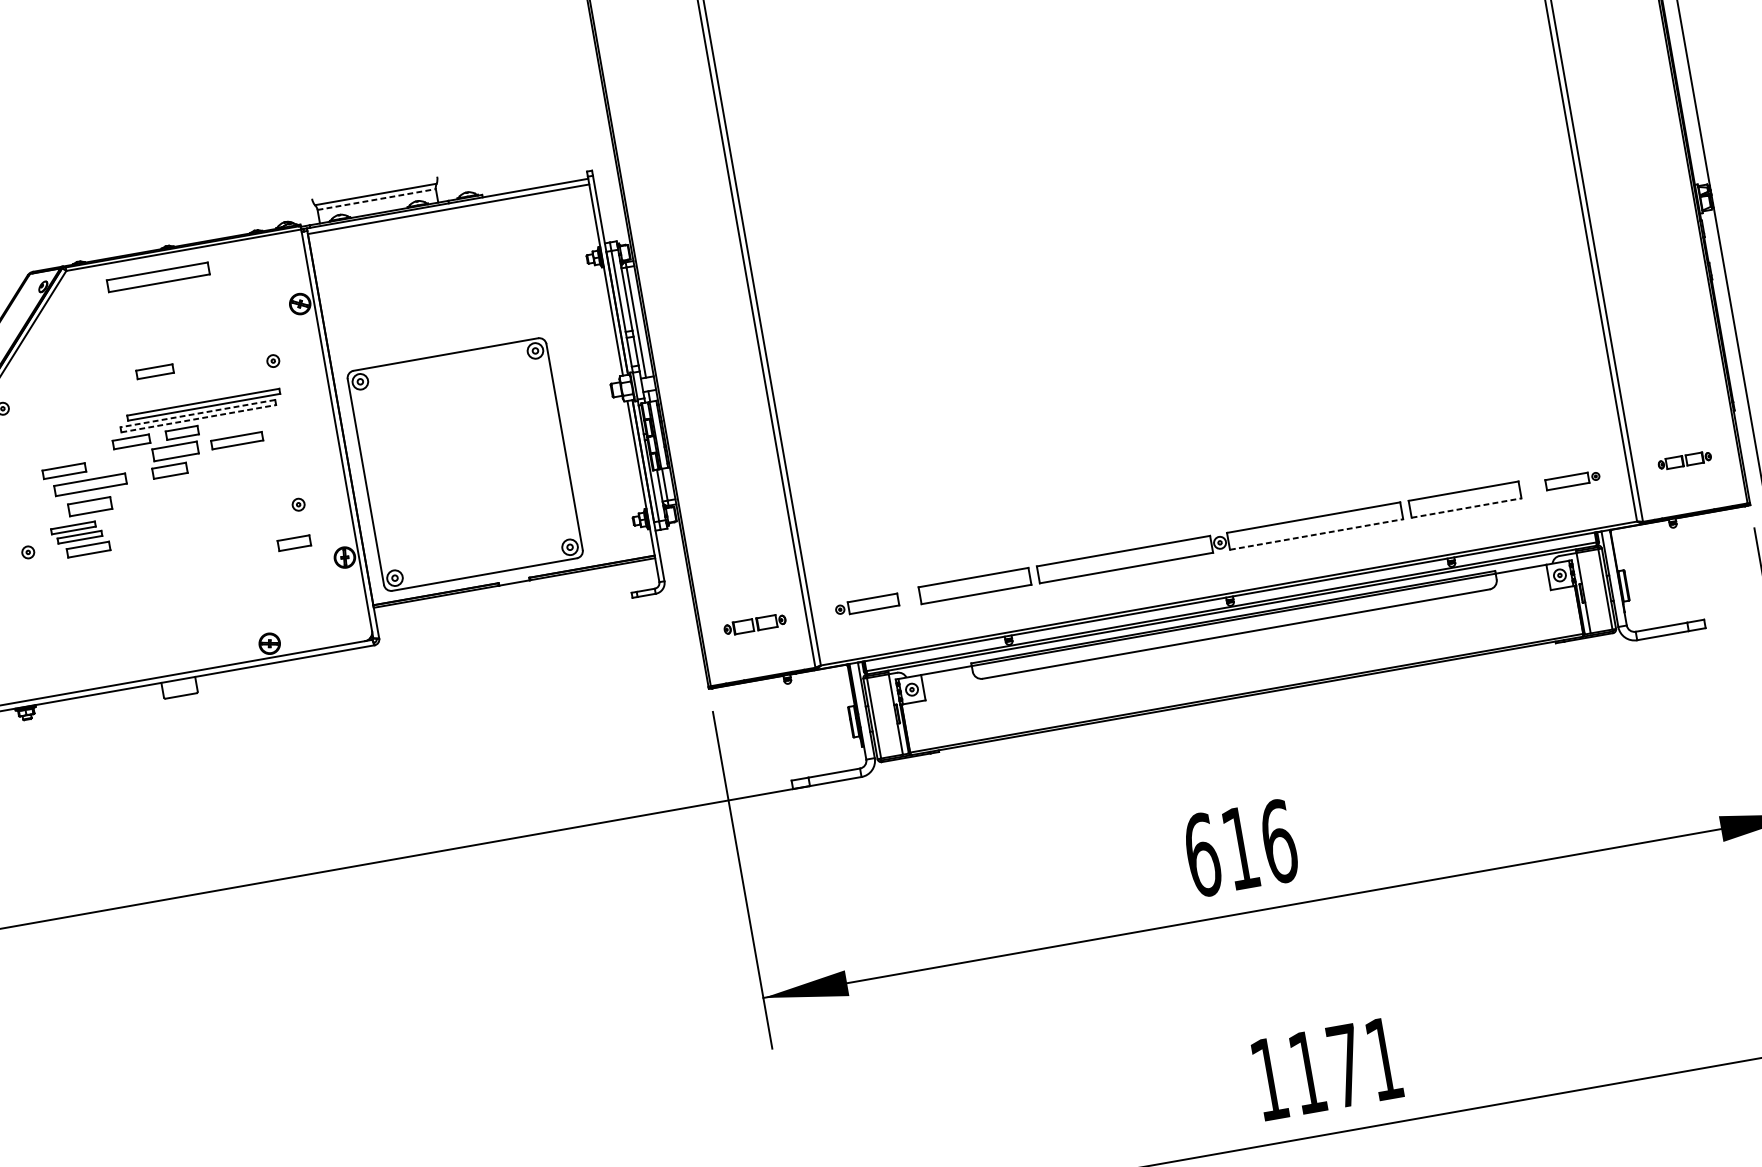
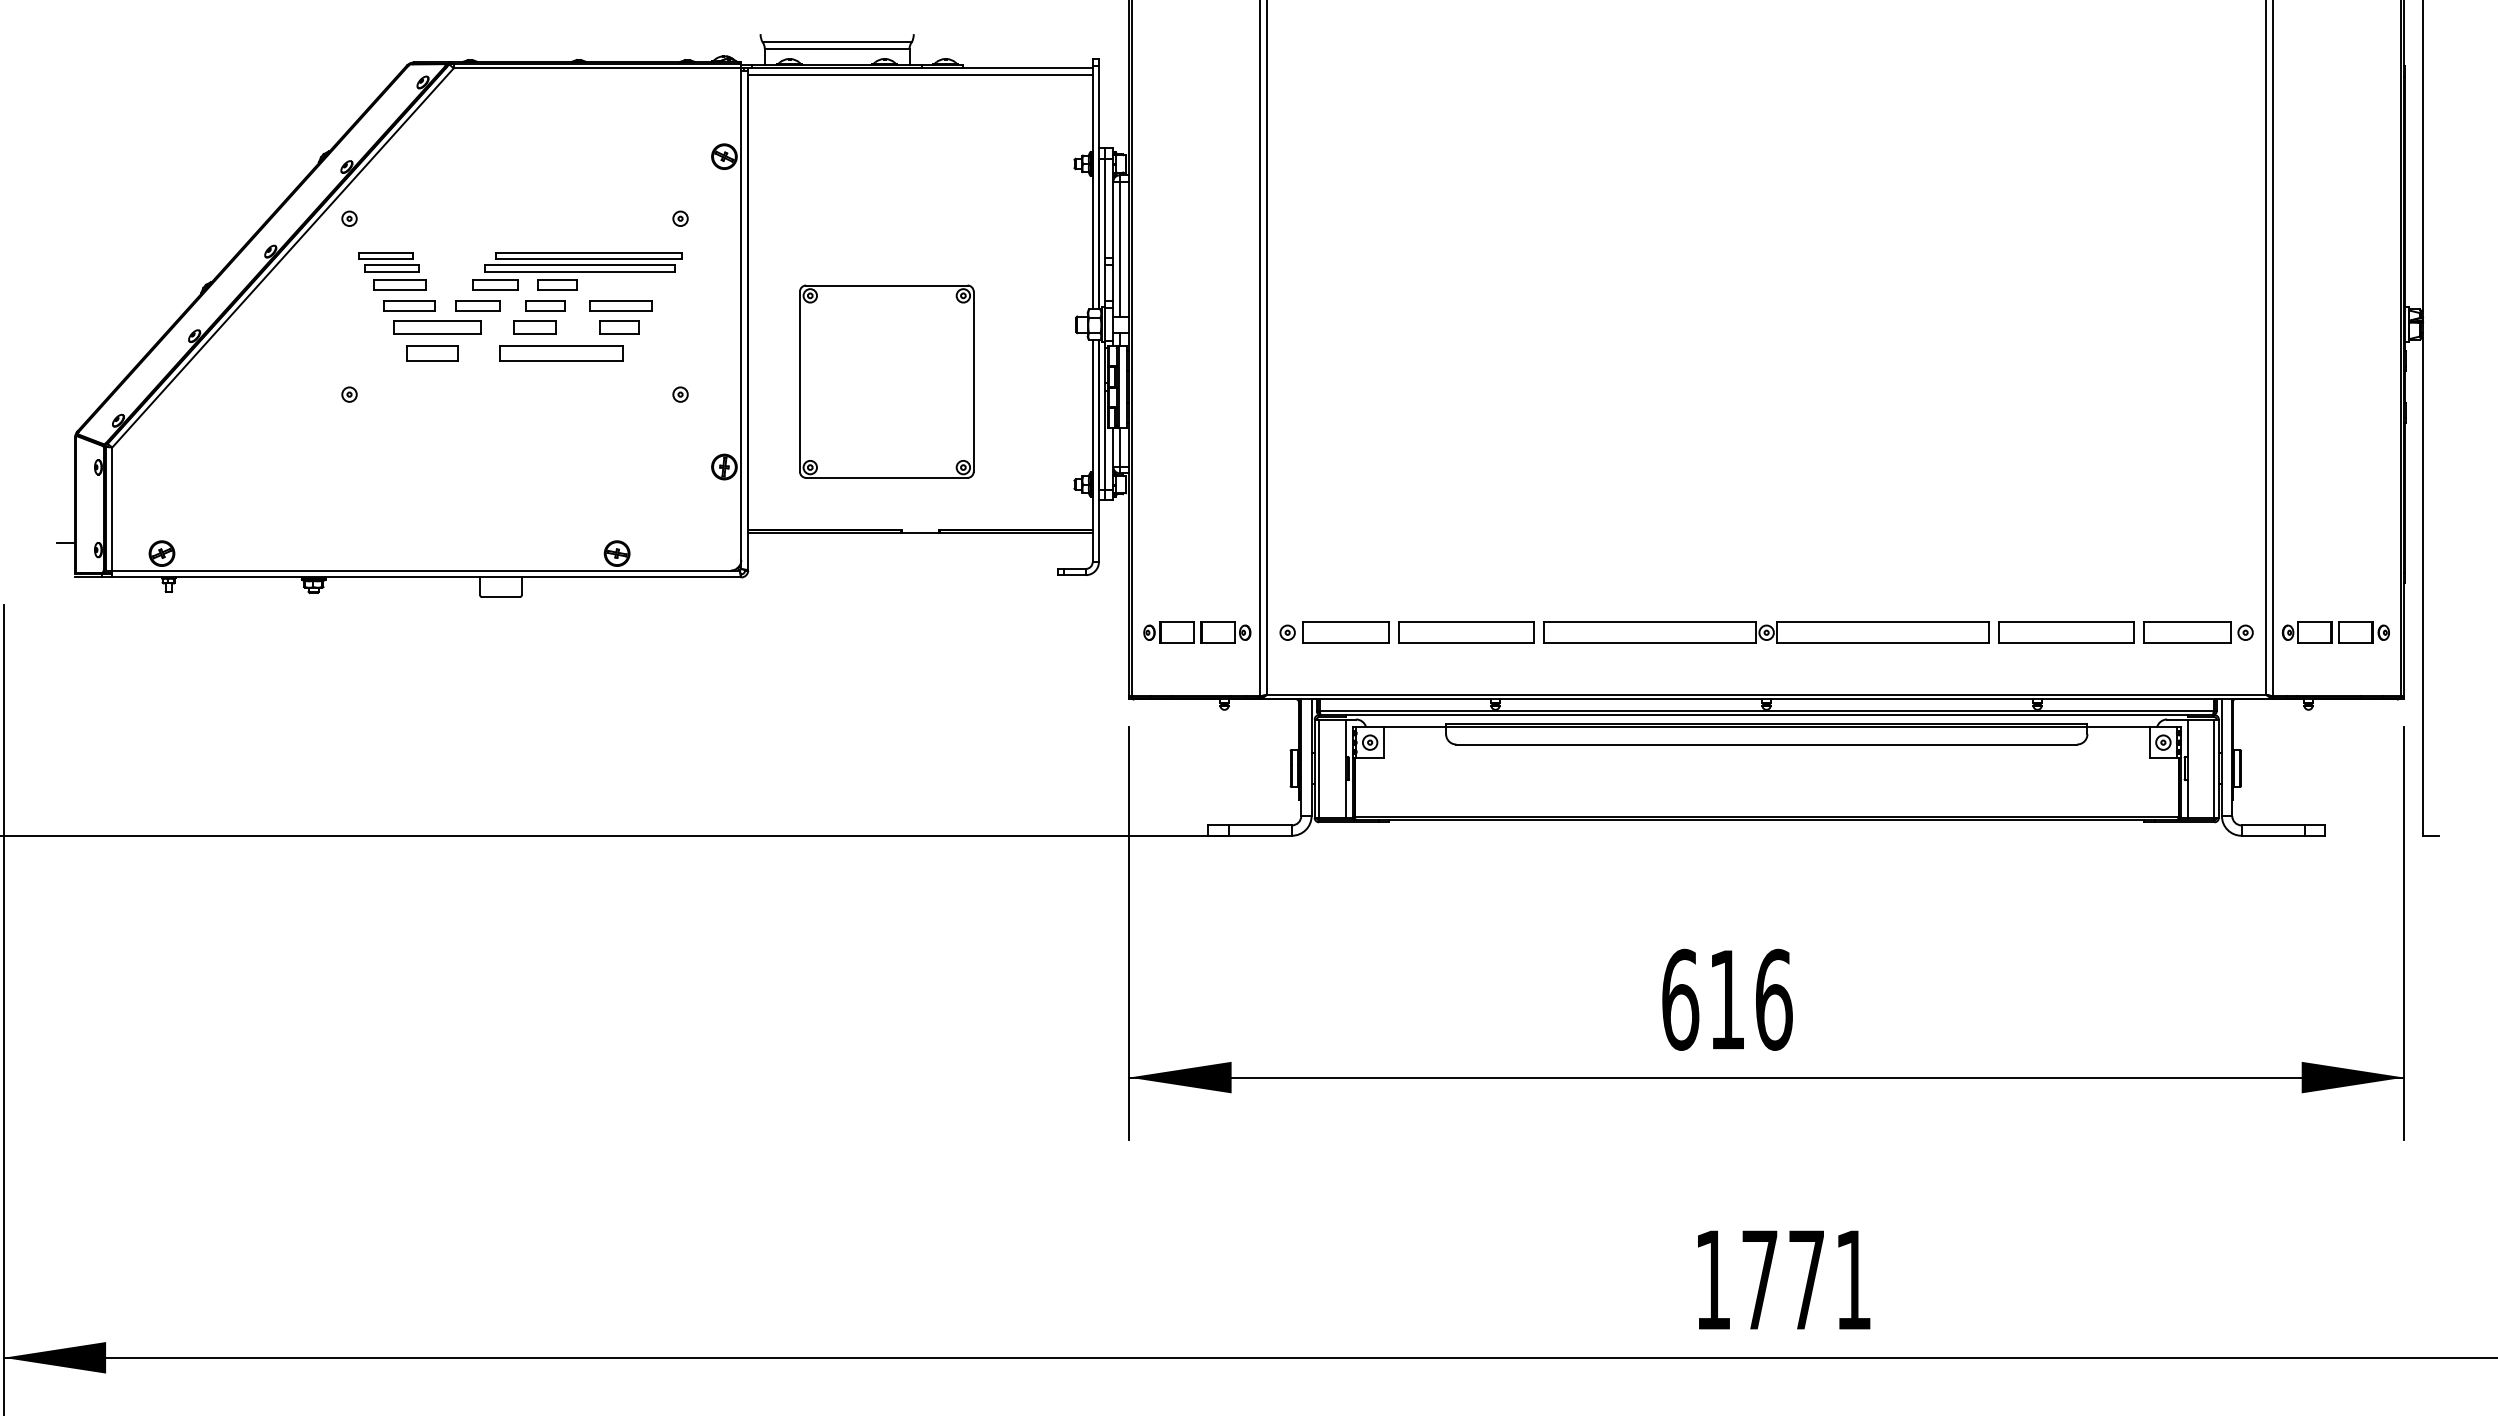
line: (376, 199) -> (837, 48), dashed -> solid
part: (158, 277) -> (561, 353), moved
part: (154, 371) -> (477, 305), moved
line: (198, 413) -> (580, 265), dashed -> solid
line: (199, 418) -> (580, 271), dashed -> solid
part: (175, 451) -> (545, 305), size x0.71
part: (1684, 460) -> (2335, 632), size x1.67
part: (464, 464) -> (886, 381), size x0.71
part: (1572, 480) -> (2198, 632), size x1.67
line: (1467, 508) -> (2067, 643), dashed -> solid
line: (1317, 534) -> (1883, 643), dashed -> solid
part: (80, 539) -> (392, 271), moved
part: (294, 543) -> (619, 327), moved
part: (867, 604) -> (1334, 632), size x1.43
part: (755, 624) -> (1197, 632), size x1.43
text: (1307, 1072) -> (1759, 1279), 1171 -> 1771

